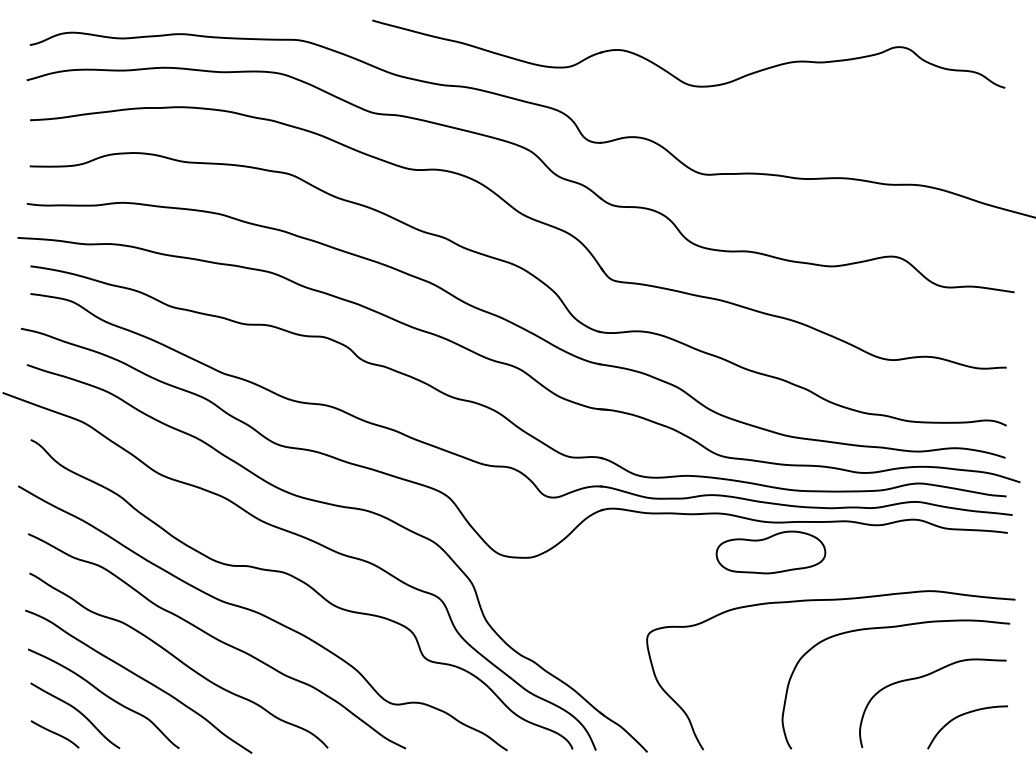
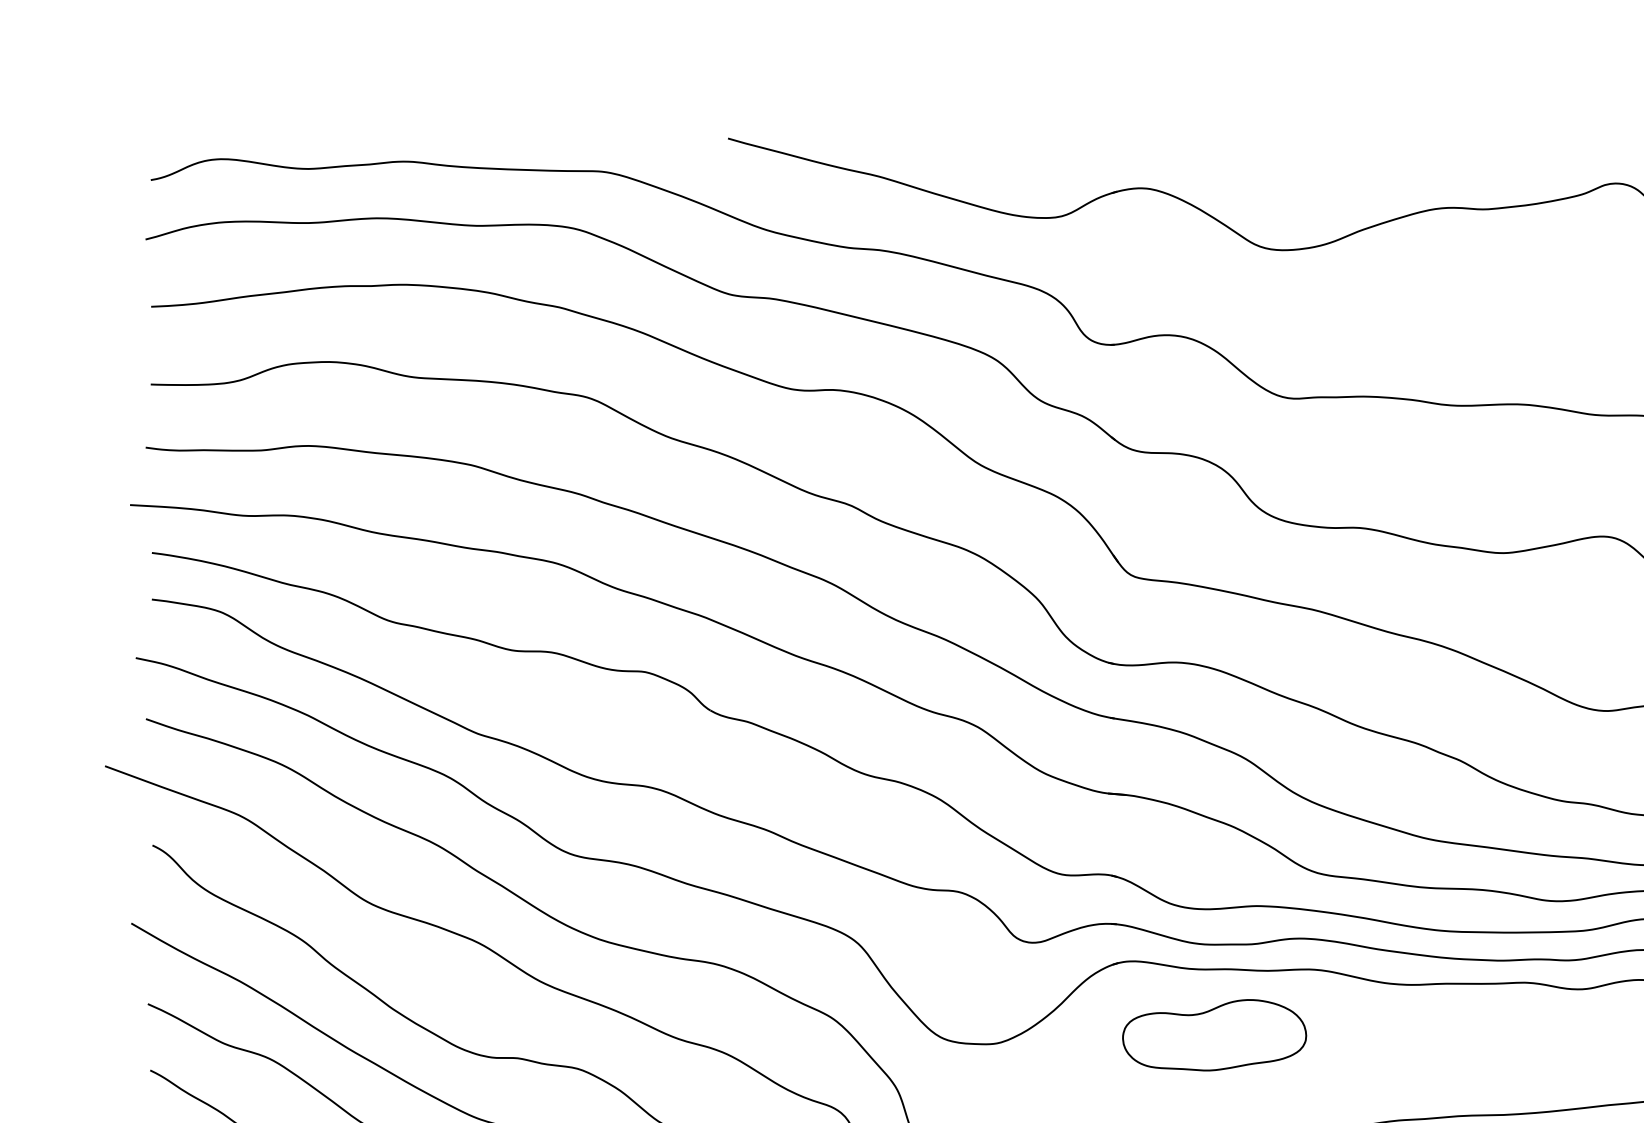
part: (770, 552) -> (1213, 1035), moved

